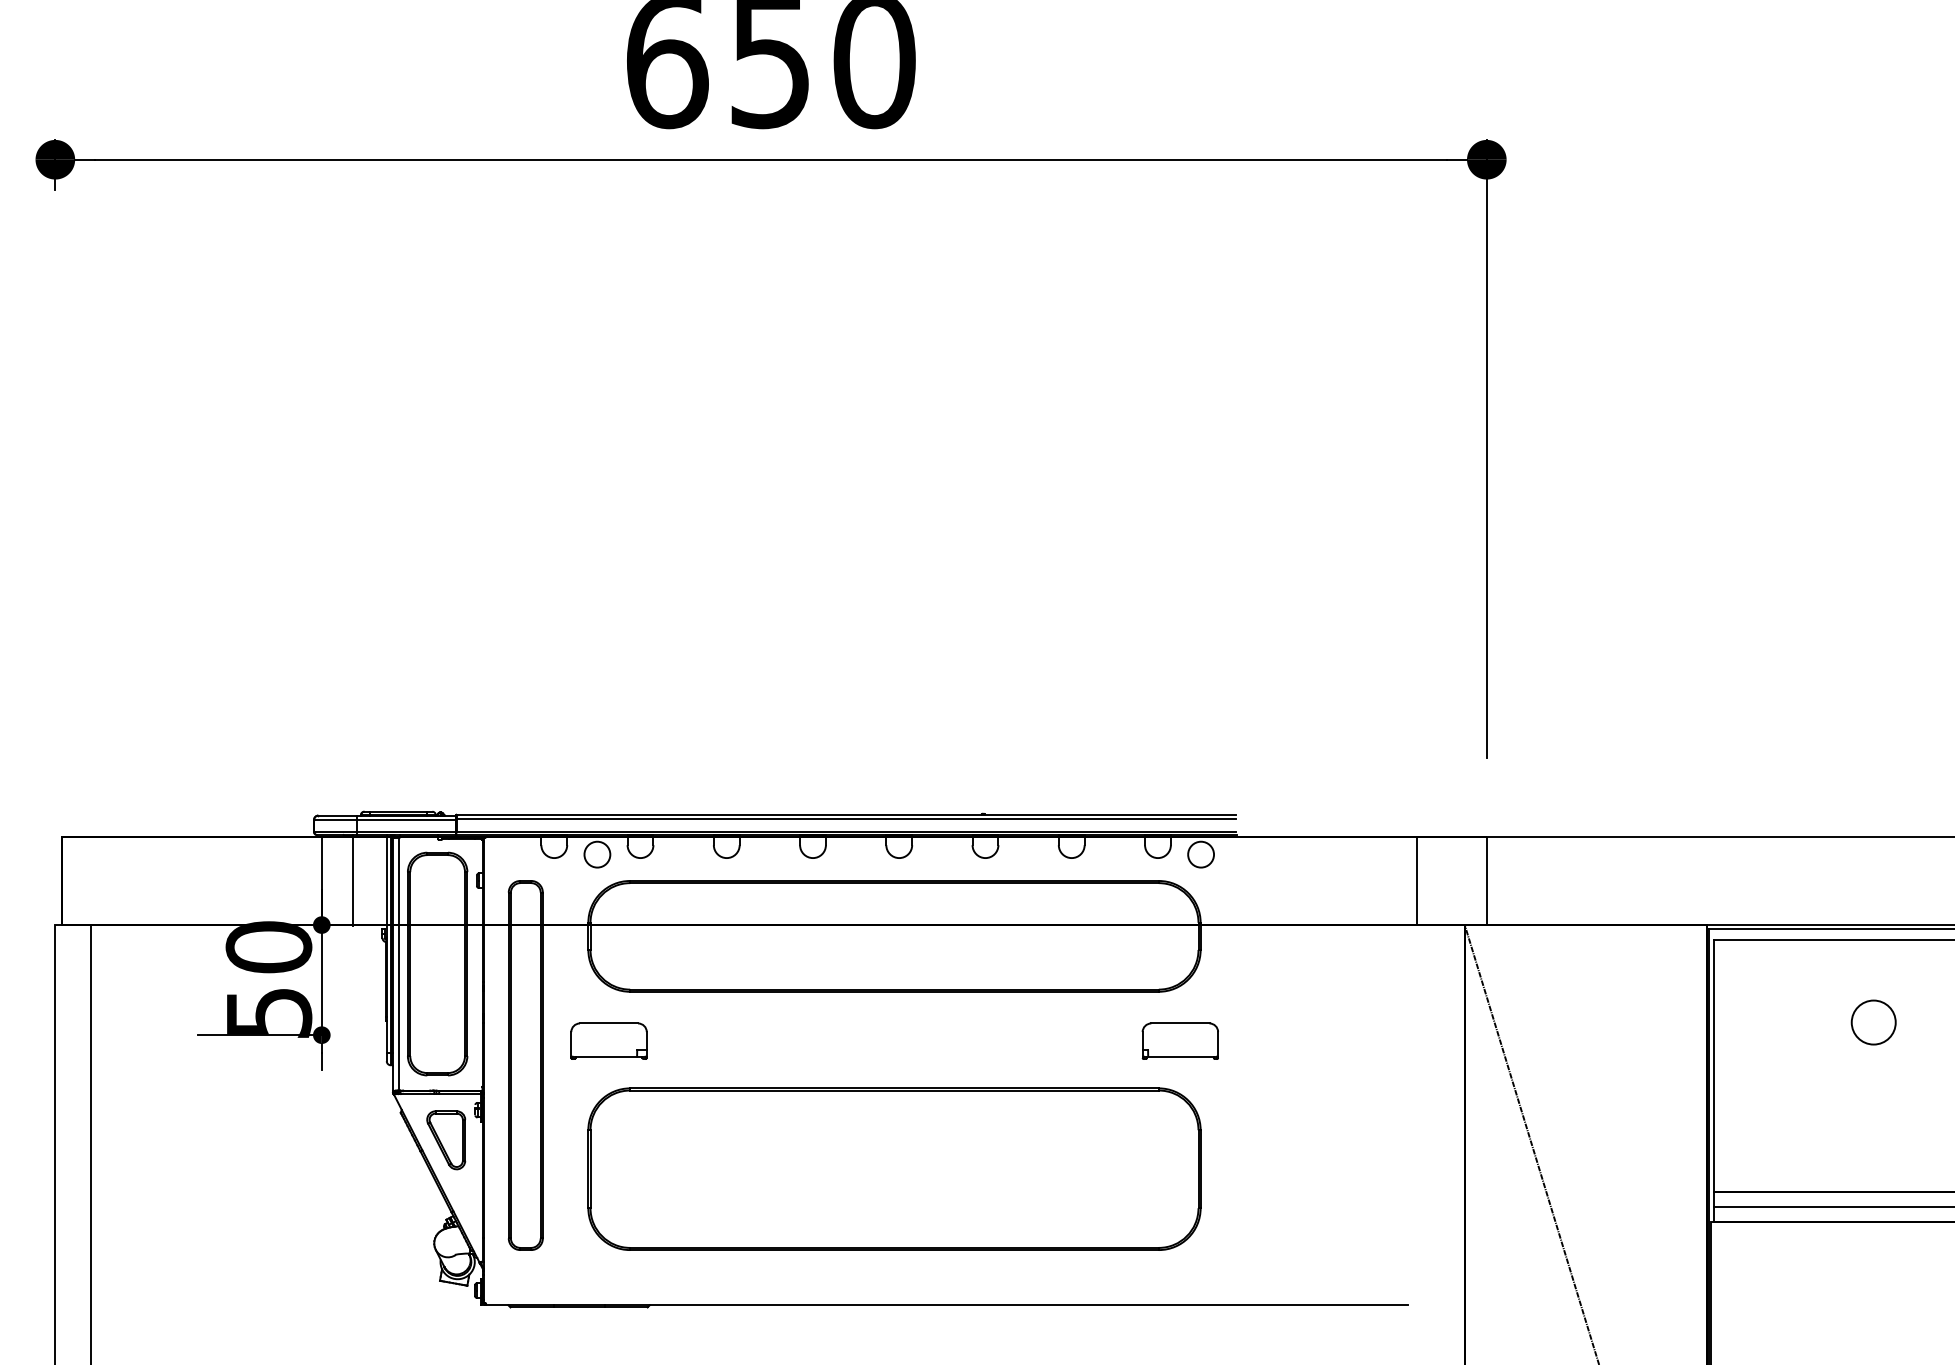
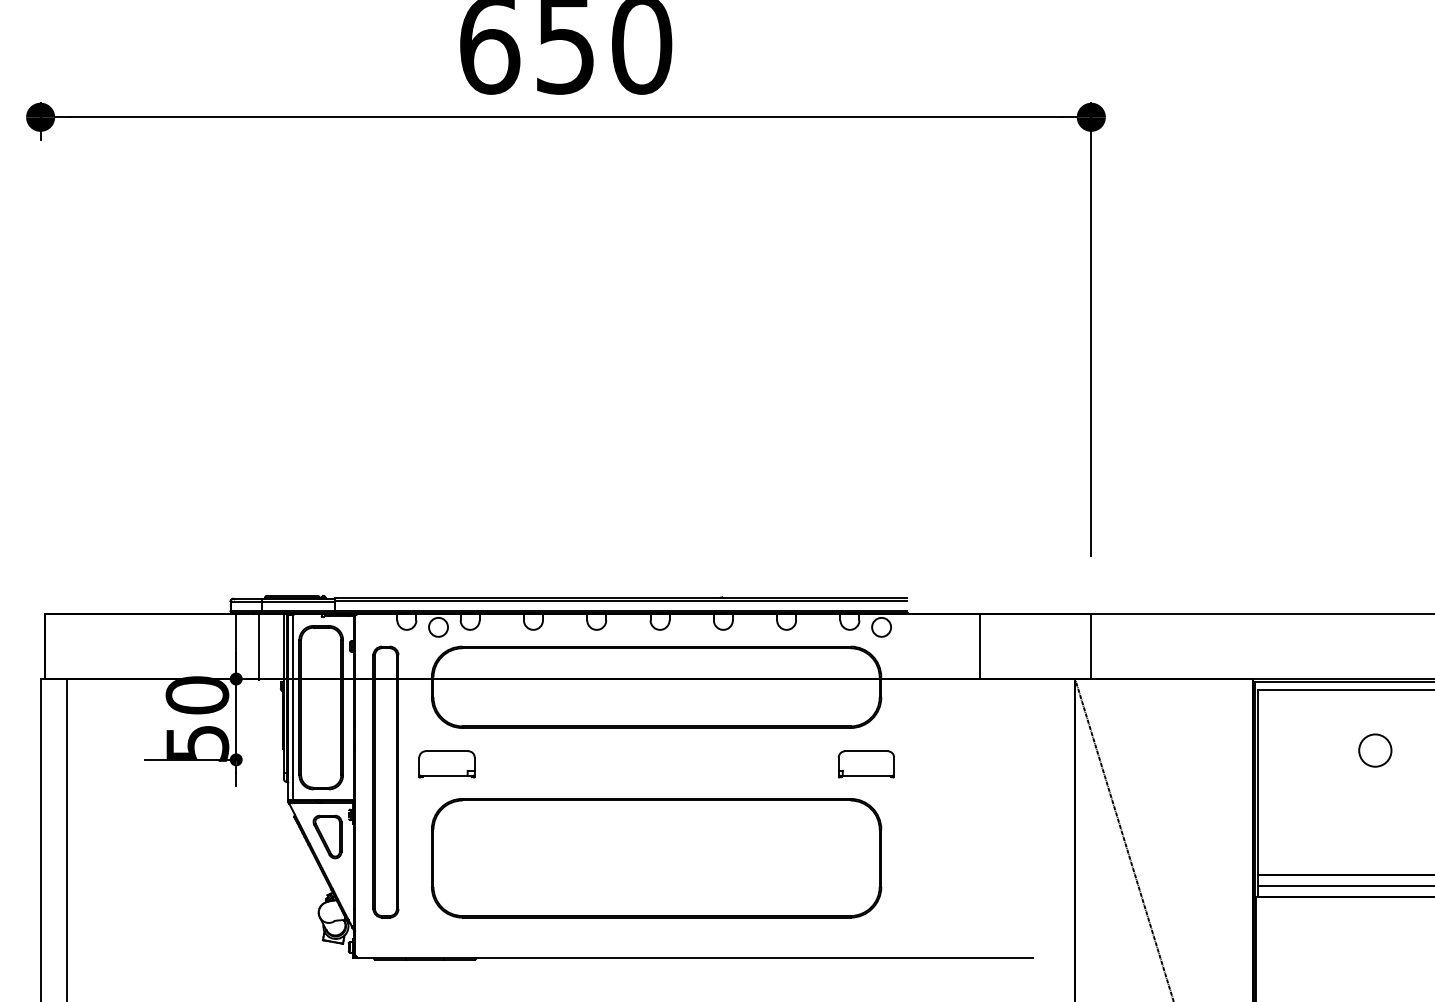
line: (1416, 880) -> (979, 646), moved

